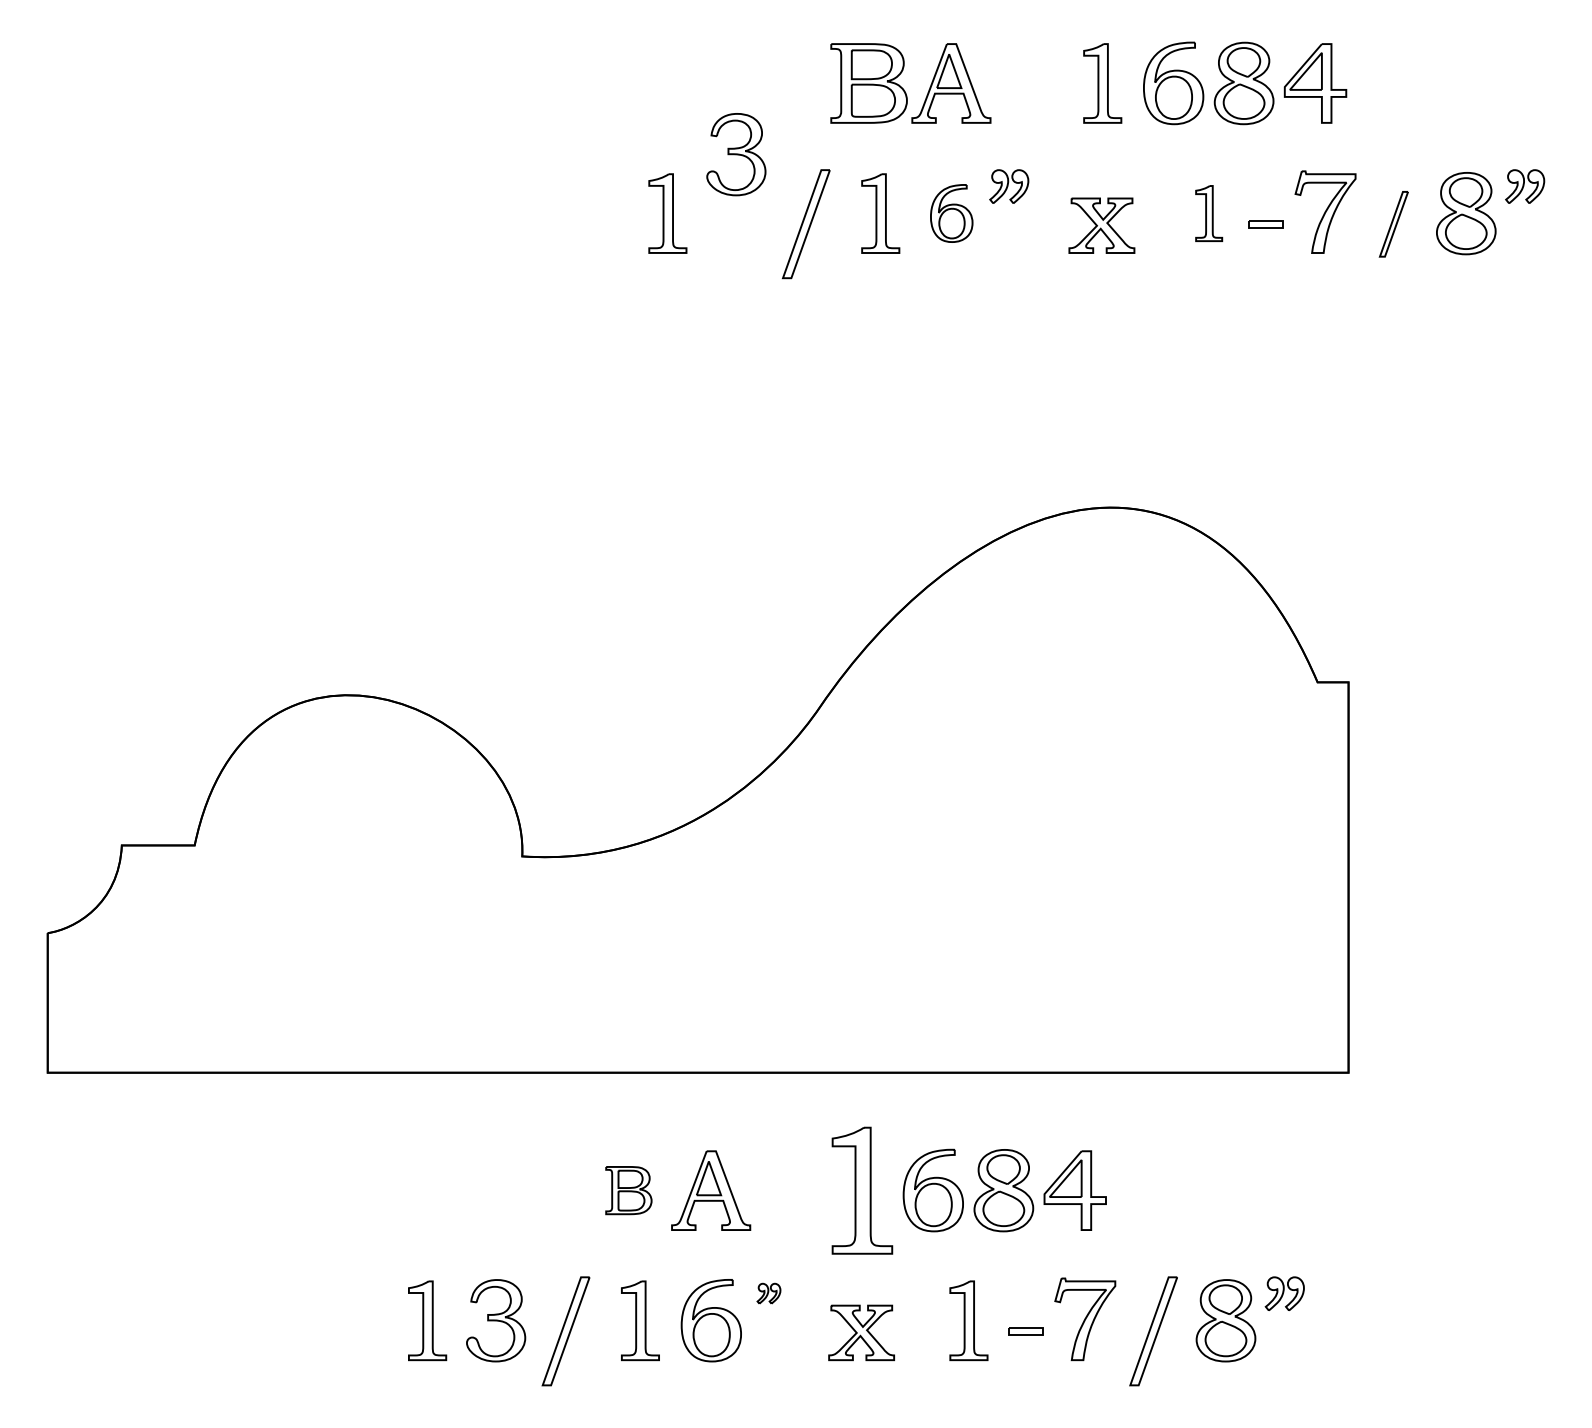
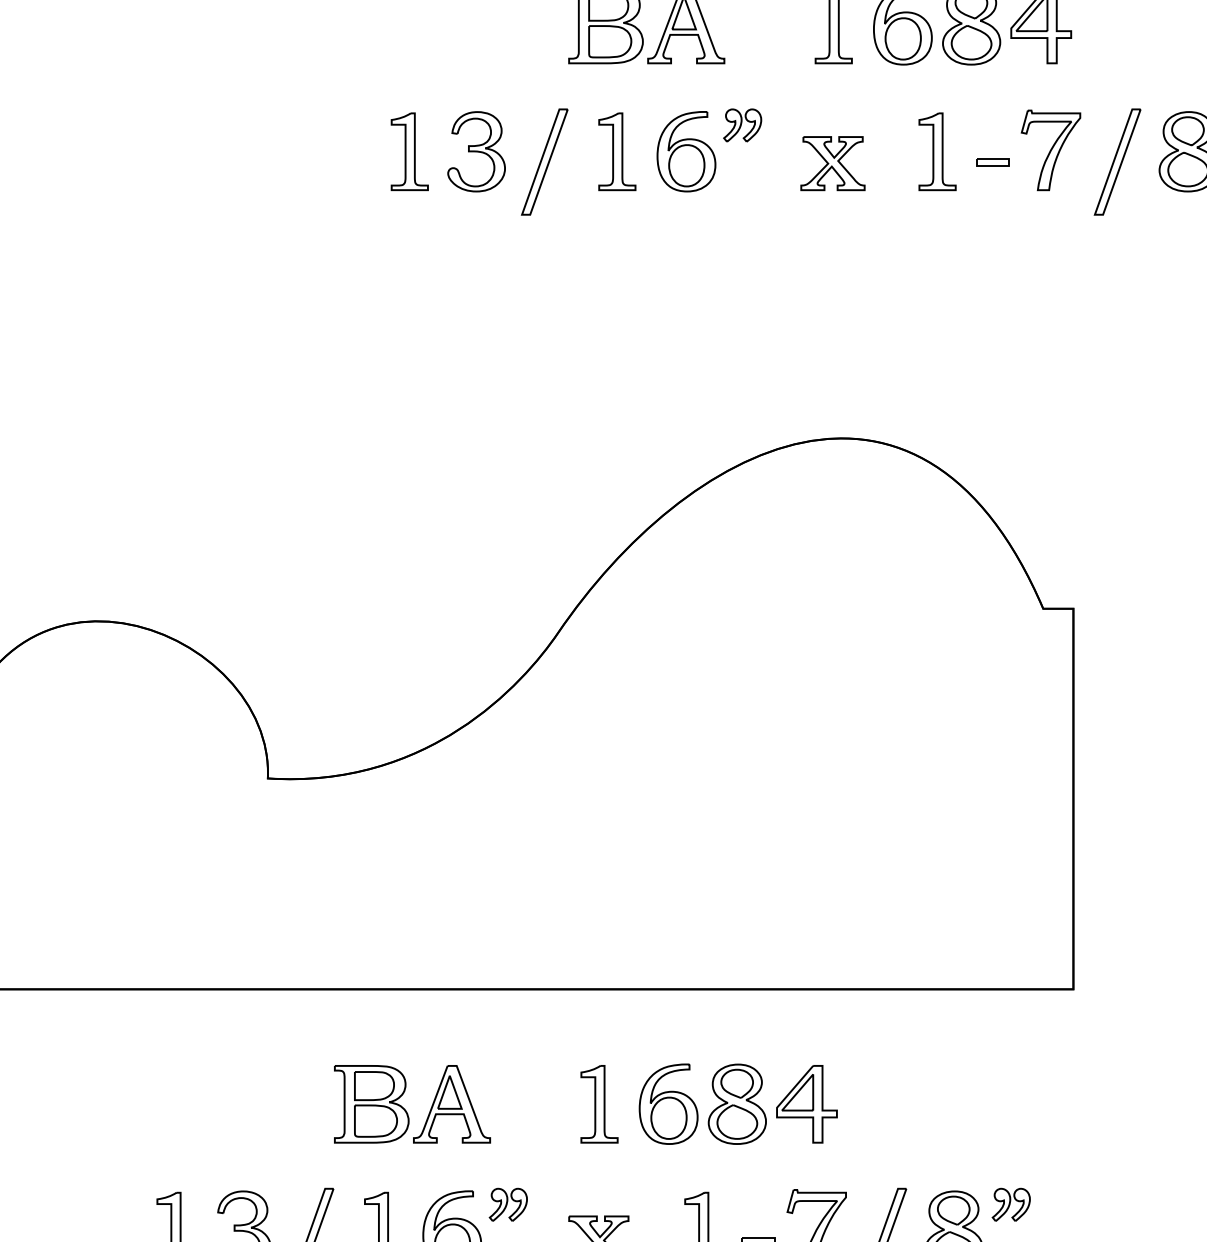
part: (736, 154) -> (476, 151), moved
part: (951, 213) -> (686, 151), size x1.43
part: (1208, 213) -> (936, 151), size x1.43
part: (1393, 224) -> (1117, 162), size x1.67
part: (628, 1190) -> (371, 1104), size x1.67
part: (862, 1190) -> (599, 1104), size x0.62
part: (768, 1293) -> (507, 1204), size x1.67

